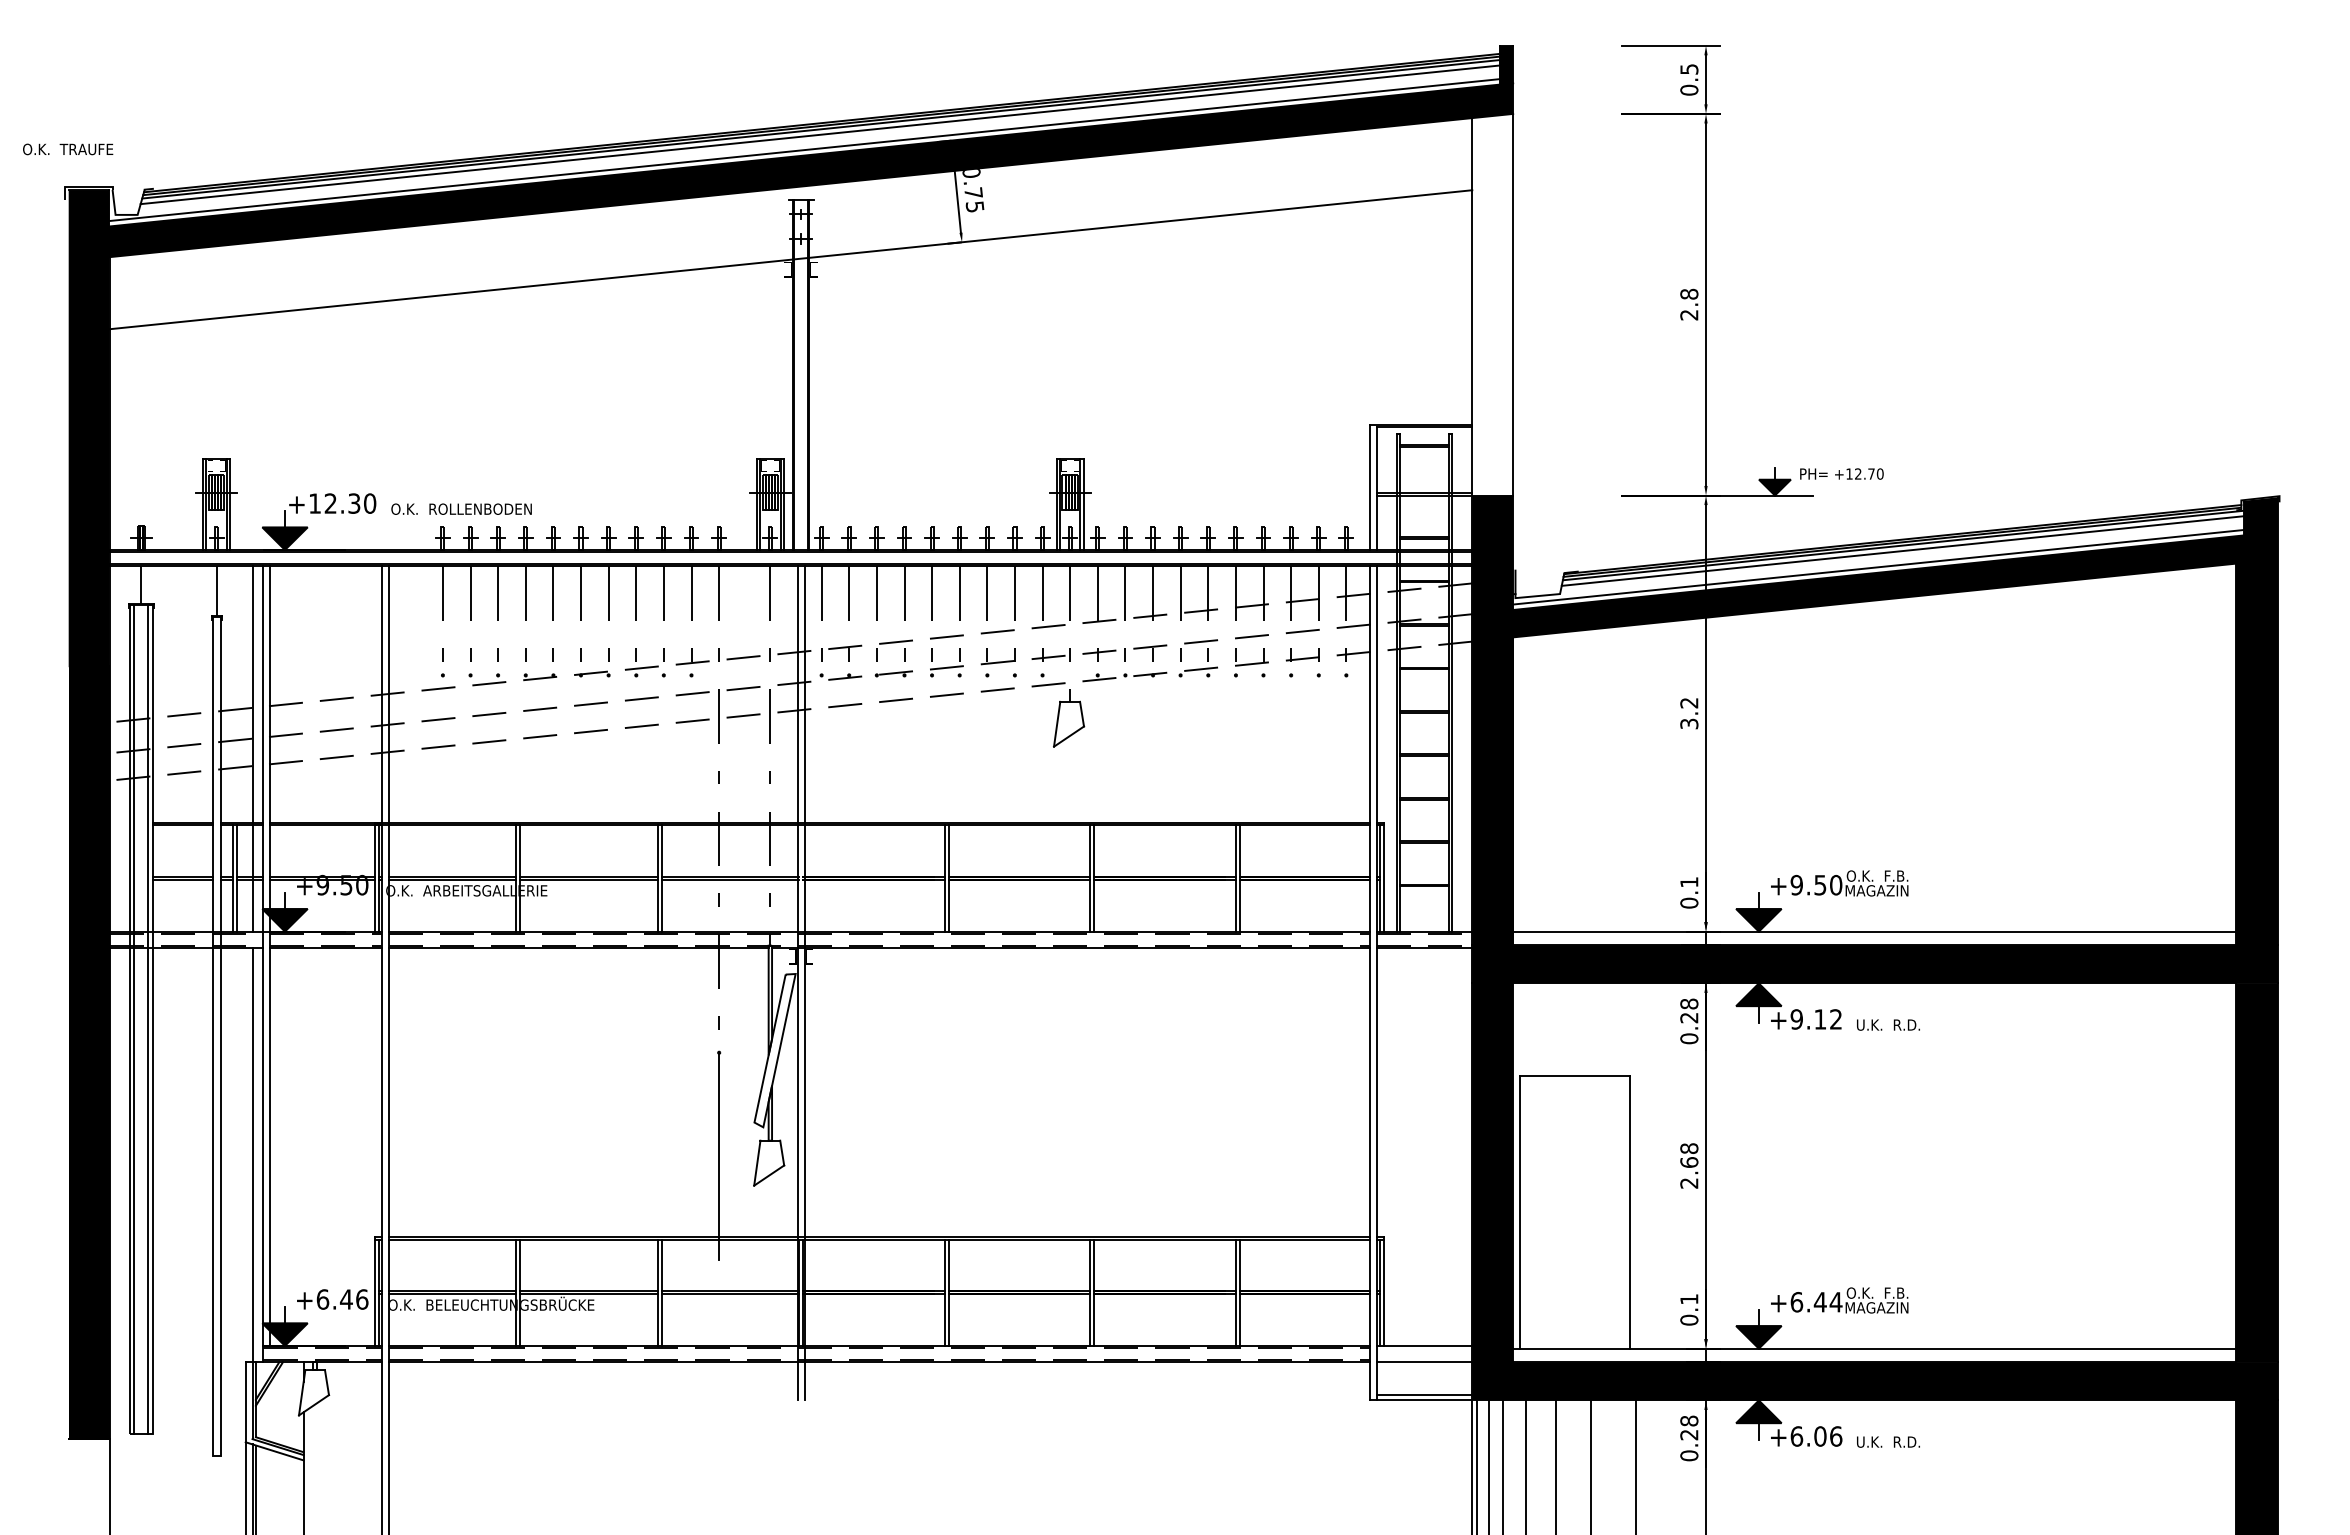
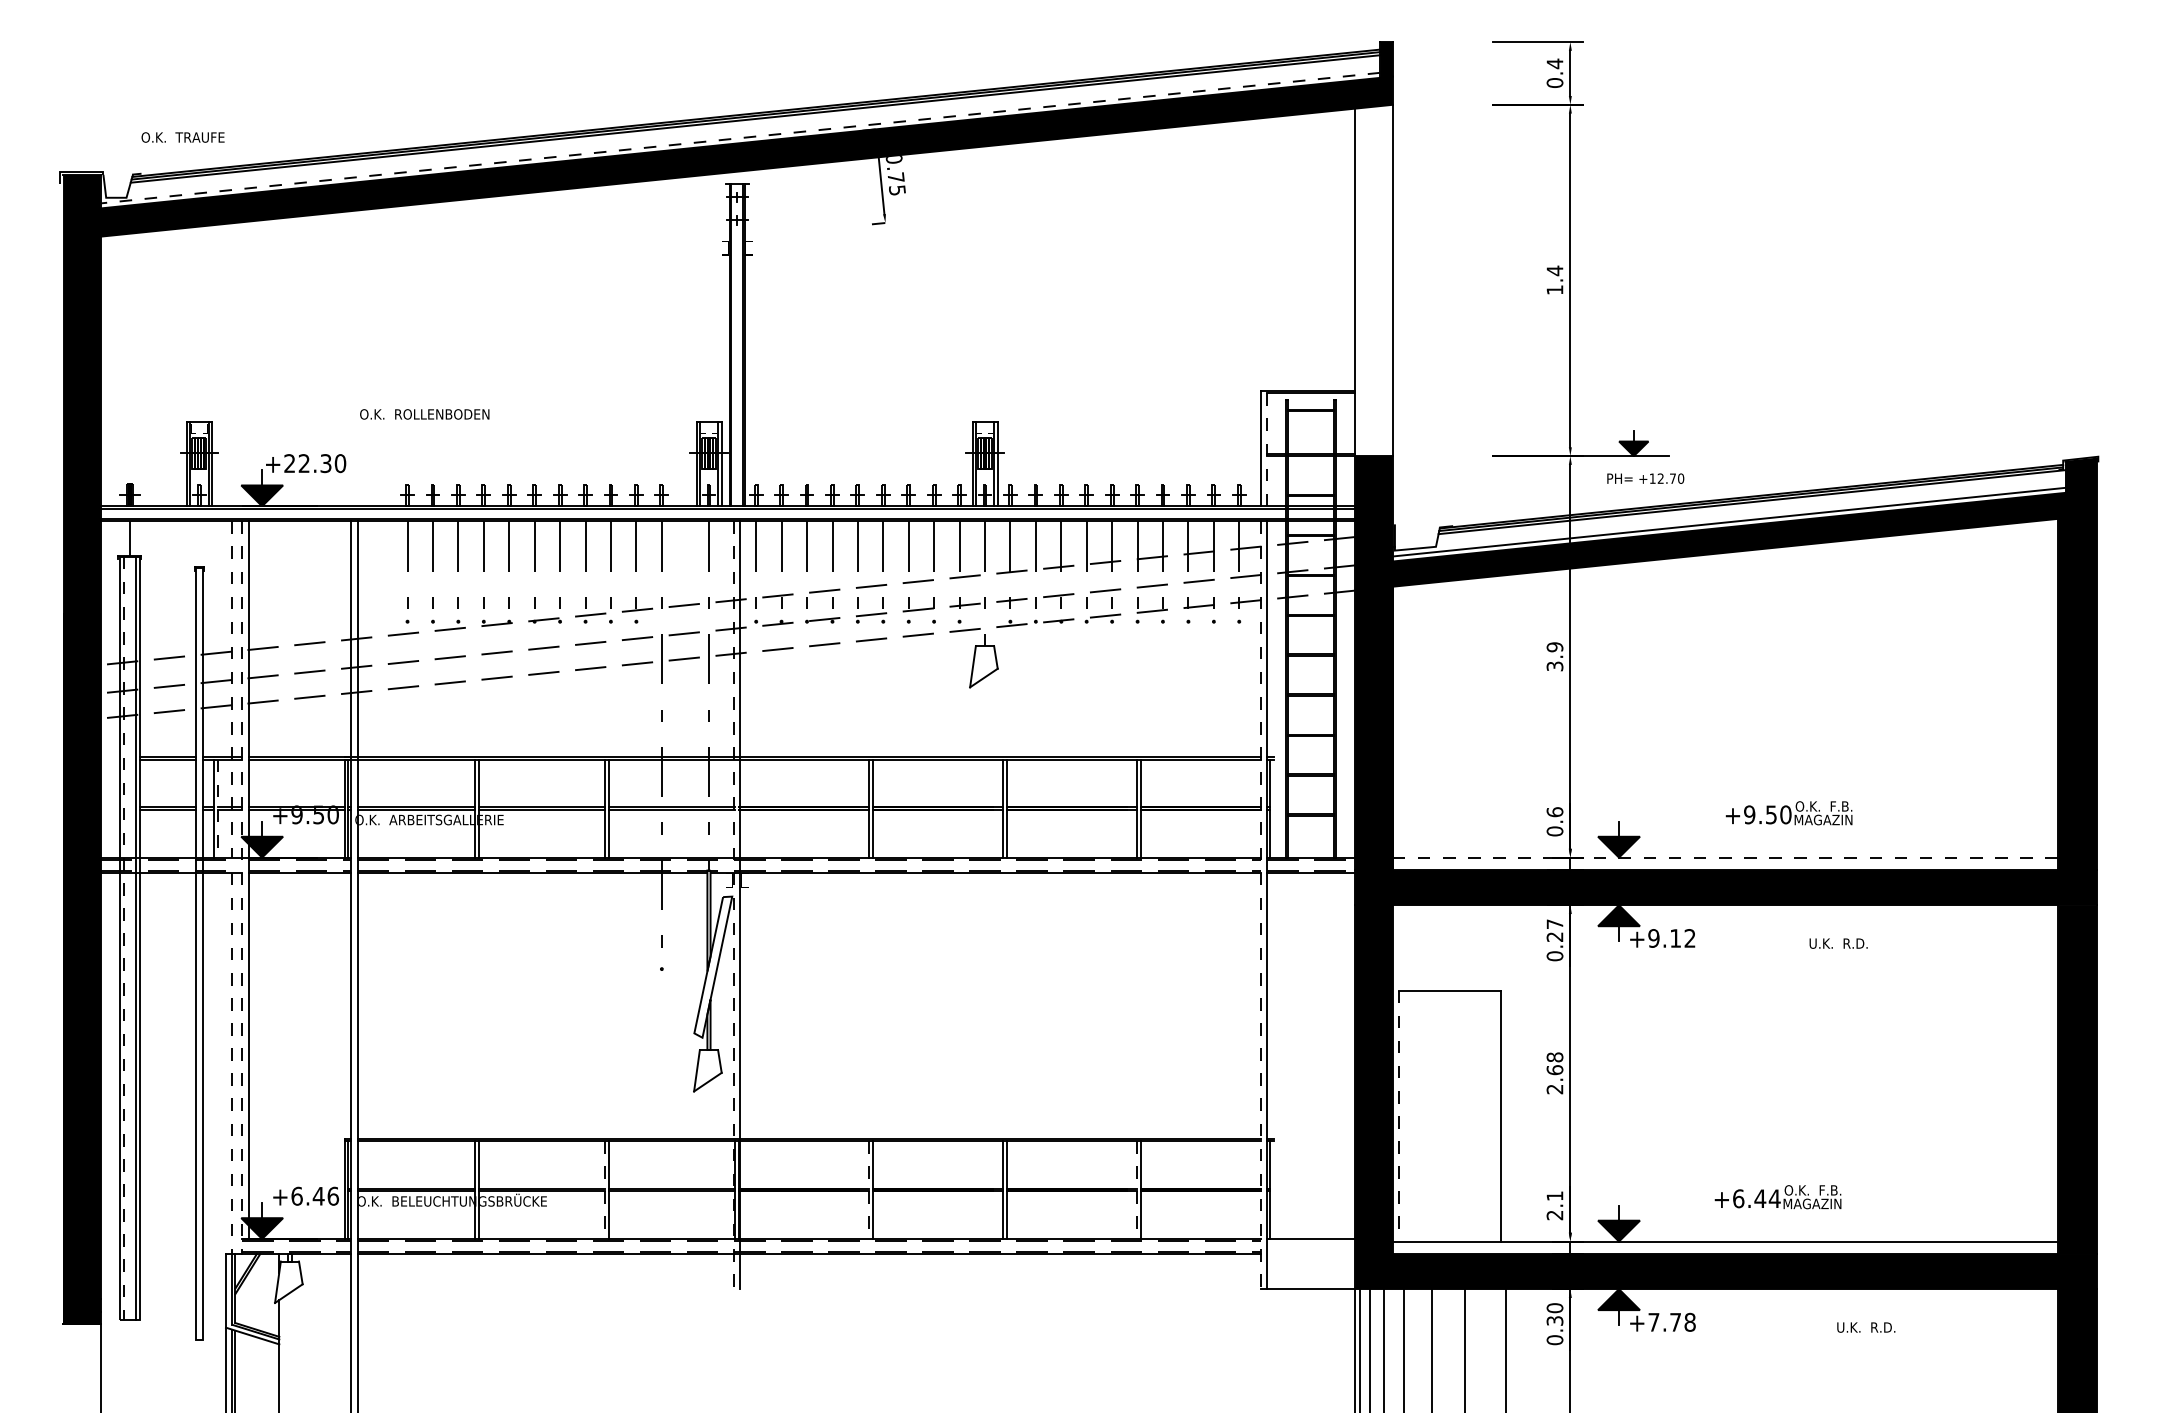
text: (1689, 69) -> (1555, 63), 0.5 -> 0.4
line: (819, 134) -> (754, 123), removed
text: (68, 149) -> (183, 137), moved
line: (804, 150) -> (740, 138), solid -> dashed
line: (790, 259) -> (727, 238), removed
text: (1689, 304) -> (1555, 280), 2.8 -> 1.4
text: (1841, 473) -> (1645, 478), moved
line: (1376, 489) -> (1267, 450), solid -> dashed
text: (314, 503) -> (289, 463), +12.30 -> +22.30
text: (461, 508) -> (424, 413), moved
line: (1902, 550) -> (1751, 506), removed
line: (216, 590) -> (199, 543), removed
text: (1689, 702) -> (1555, 646), 3.2 -> 3.9
line: (252, 749) -> (232, 689), solid -> dashed
line: (1383, 876) -> (1273, 806), removed
line: (237, 878) -> (218, 808), solid -> dashed
text: (1689, 881) -> (1555, 811), 0.1 -> 0.6
text: (1839, 883) -> (1788, 813), moved
line: (1875, 931) -> (1726, 857), solid -> dashed
line: (263, 964) -> (242, 887), solid -> dashed
line: (797, 983) -> (733, 905), solid -> dashed
line: (1370, 983) -> (1261, 905), solid -> dashed
text: (1689, 1003) -> (1555, 923), 0.28 -> 0.27
line: (134, 1019) -> (123, 938), solid -> dashed
text: (1888, 1024) -> (1838, 943), moved
line: (252, 1155) -> (232, 1063), solid -> dashed
line: (719, 1156) -> (662, 1064), removed
line: (1519, 1212) -> (1398, 1116), solid -> dashed
line: (1383, 1290) -> (1273, 1187), removed
line: (657, 1293) -> (605, 1190), solid -> dashed
line: (944, 1293) -> (869, 1190), solid -> dashed
line: (1235, 1293) -> (1137, 1190), solid -> dashed
text: (1839, 1300) -> (1777, 1197), moved
text: (1689, 1319) -> (1555, 1214), 0.1 -> 2.1
line: (1424, 1362) -> (1311, 1254), removed
line: (1424, 1394) -> (1311, 1283), removed
text: (1689, 1427) -> (1555, 1314), 0.28 -> 0.30
text: (1816, 1436) -> (1672, 1322), +6.06 -> +7.78
text: (1888, 1441) -> (1866, 1326), moved

